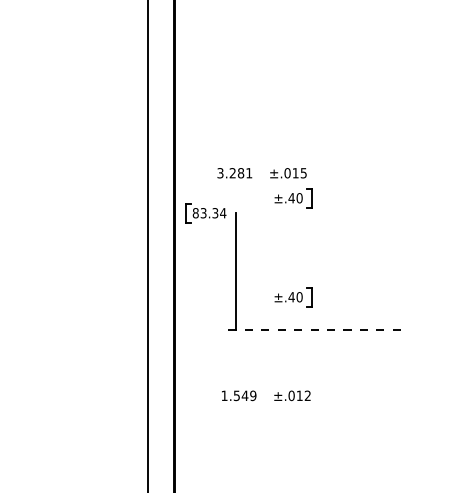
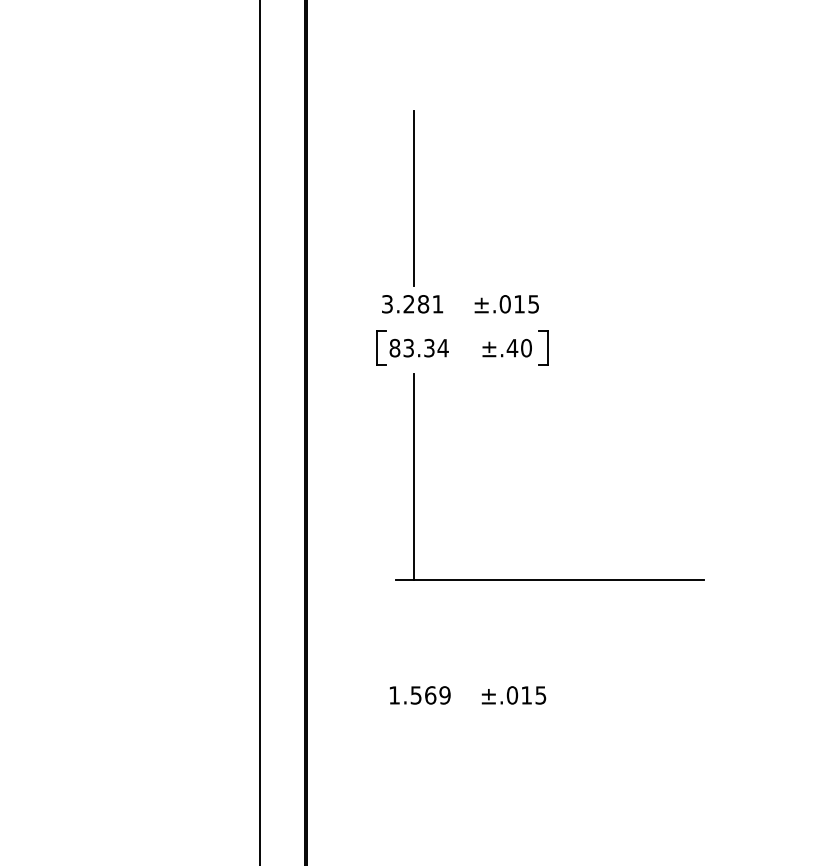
line: (235, 113) -> (413, 199), added
part: (205, 213) -> (412, 348), moved
part: (293, 297) -> (515, 522), removed
line: (313, 330) -> (550, 580), dashed -> solid
text: (244, 395) -> (429, 694), 1.549 -> 1.569
text: (307, 395) -> (540, 694), ±.012 -> ±.015

